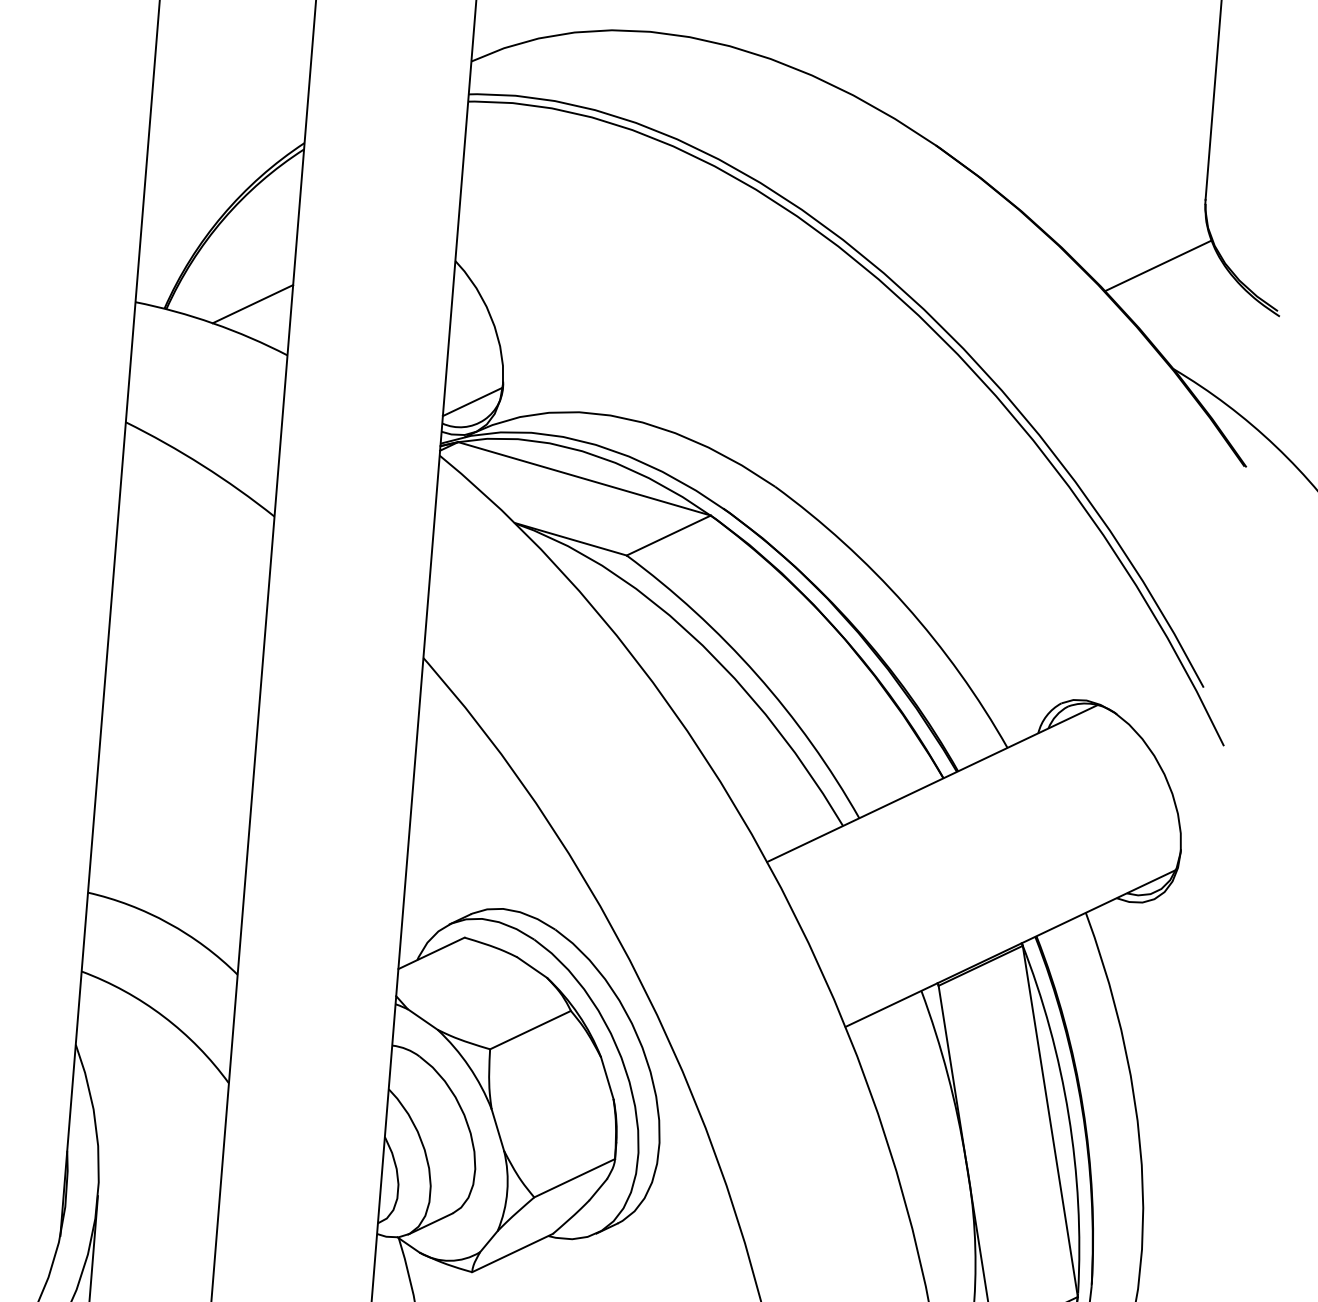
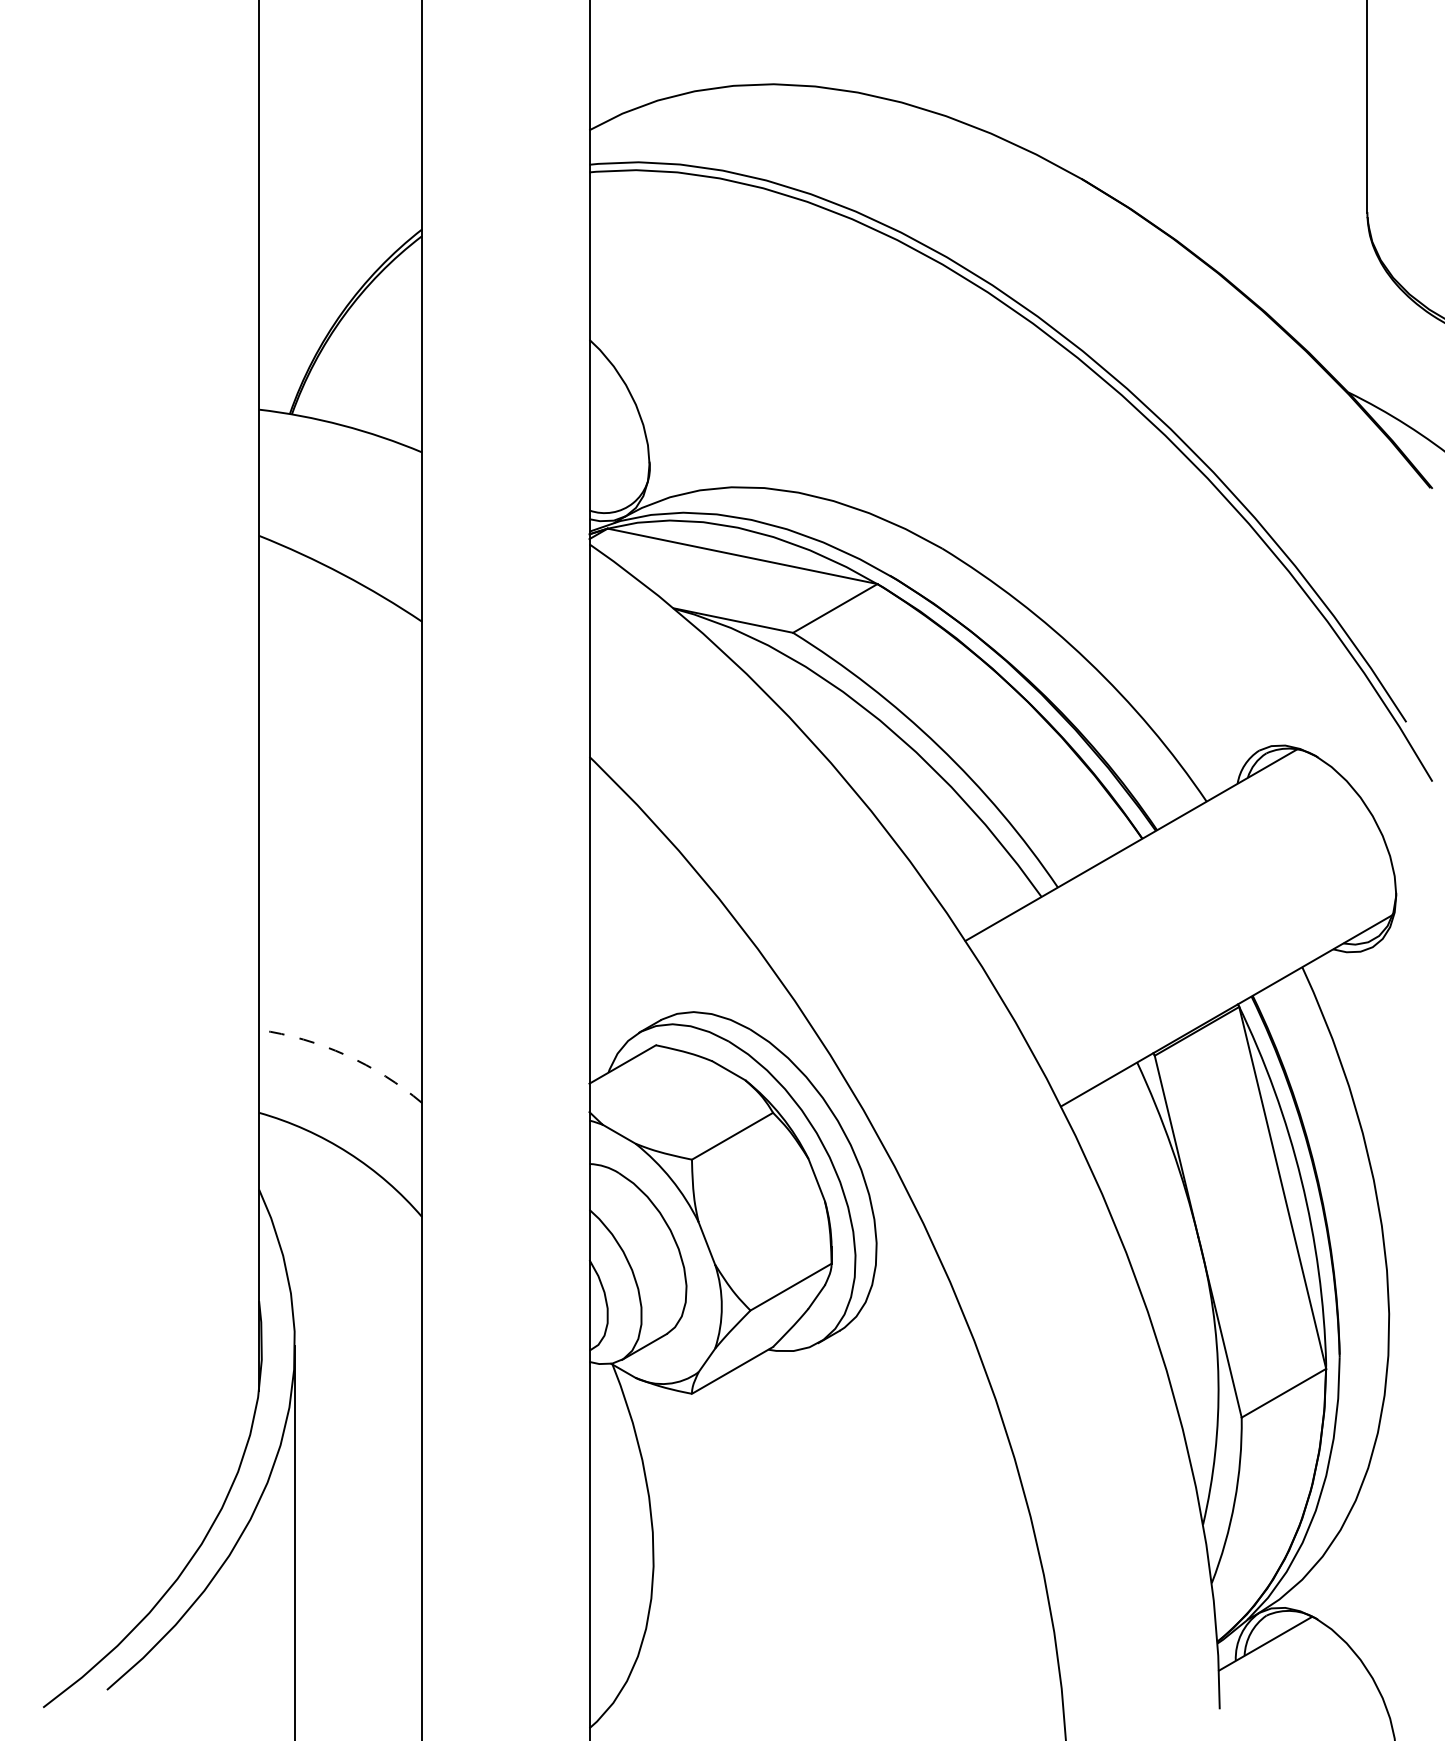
line: (1158, 265) -> (1323, 285), removed
line: (252, 303) -> (381, 401), removed
line: (472, 401) -> (619, 485), removed
arc: (168, 923) -> (345, 1055), solid -> dashed

